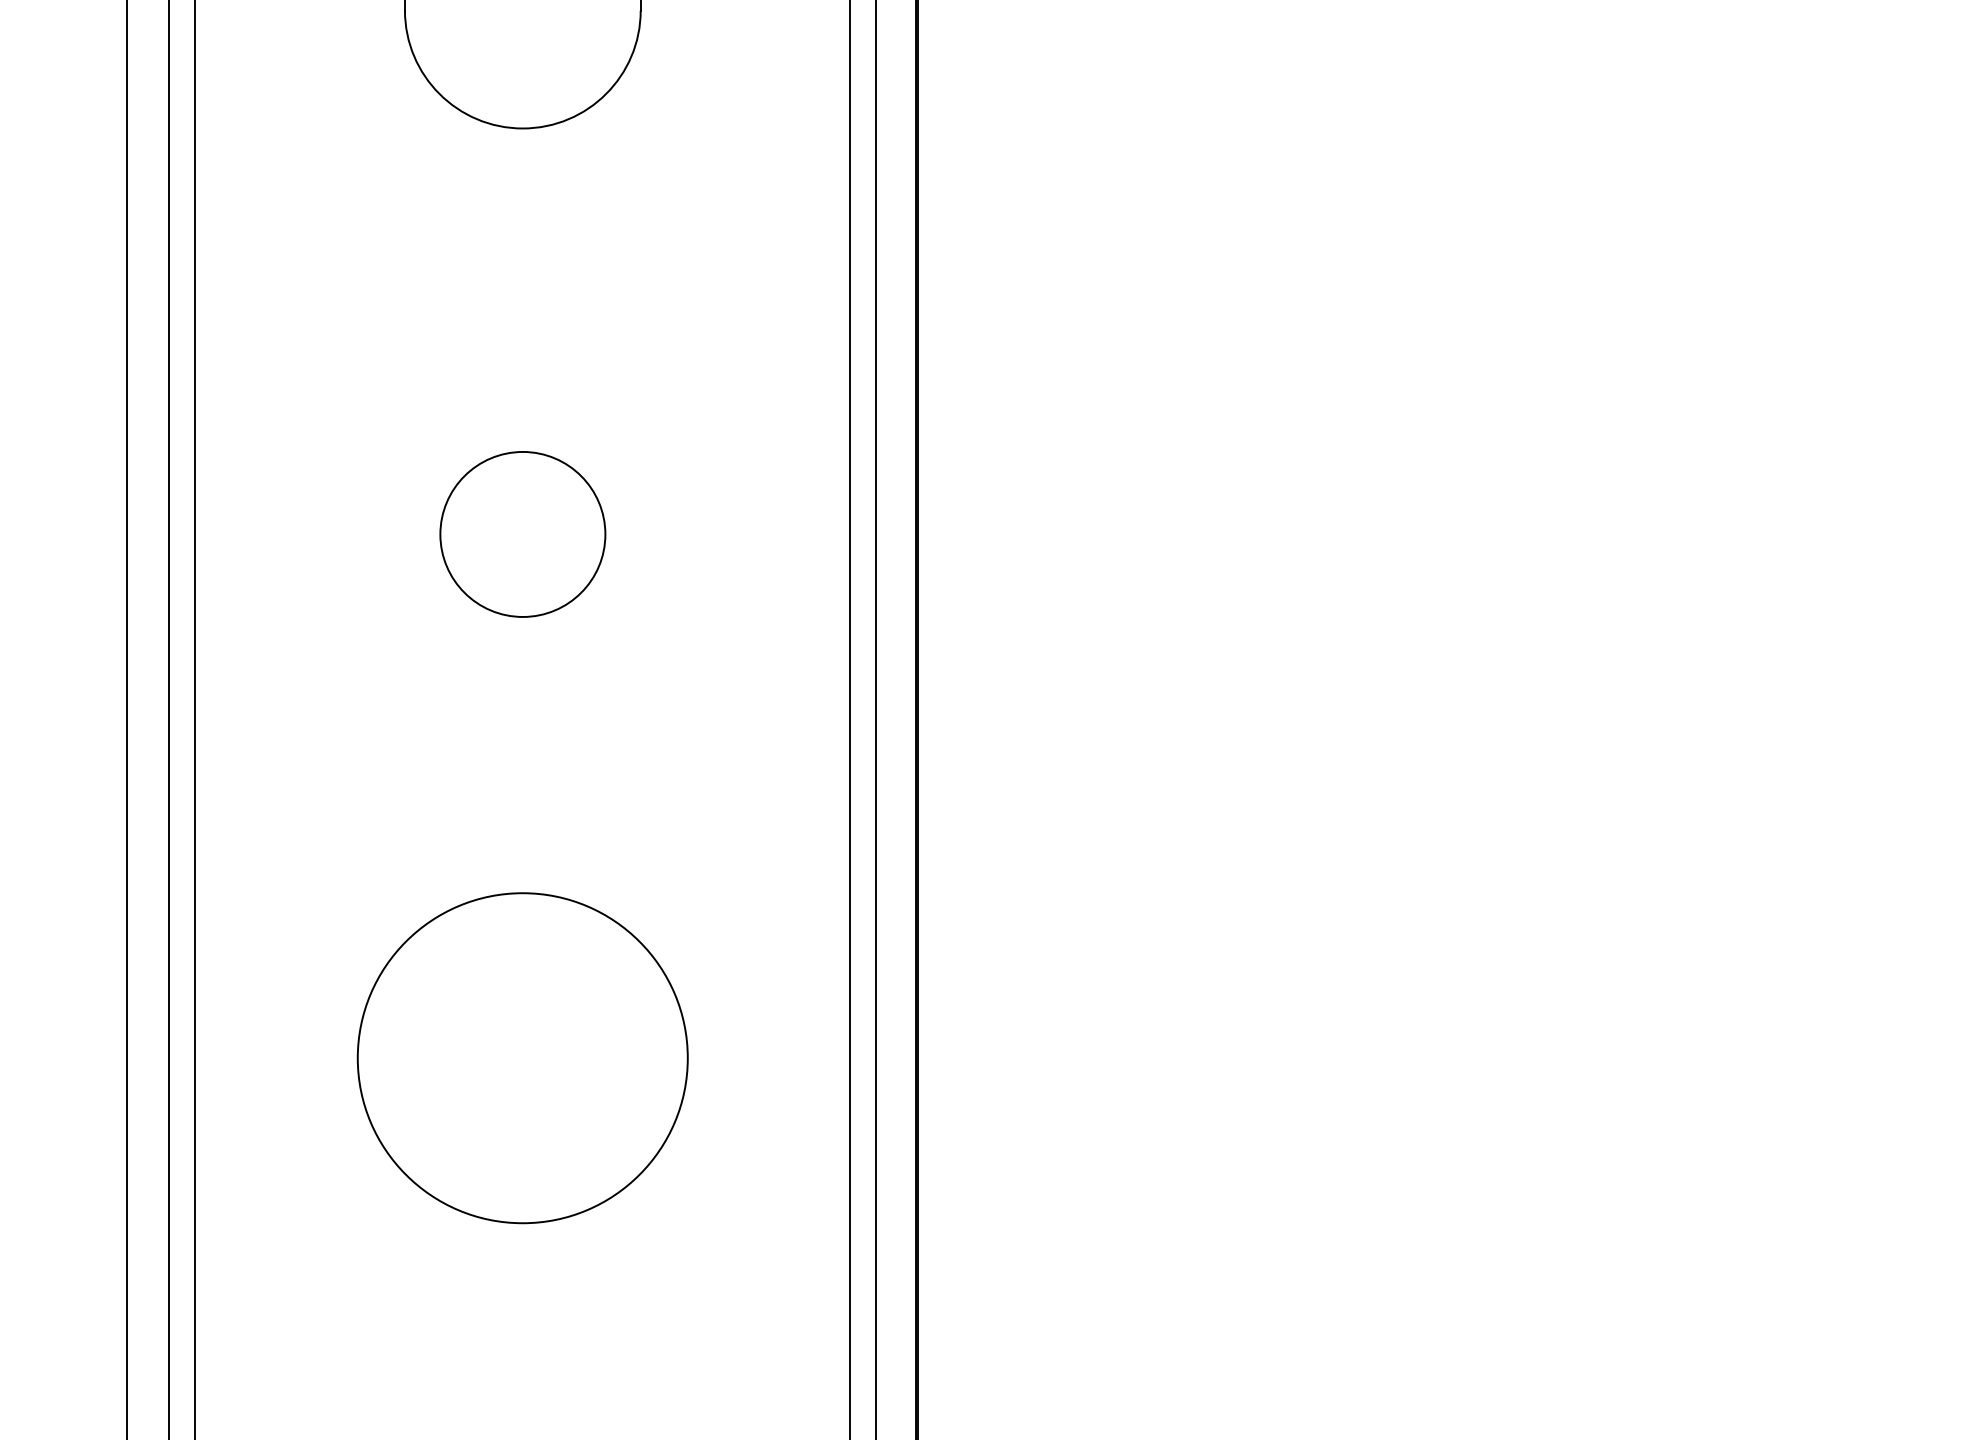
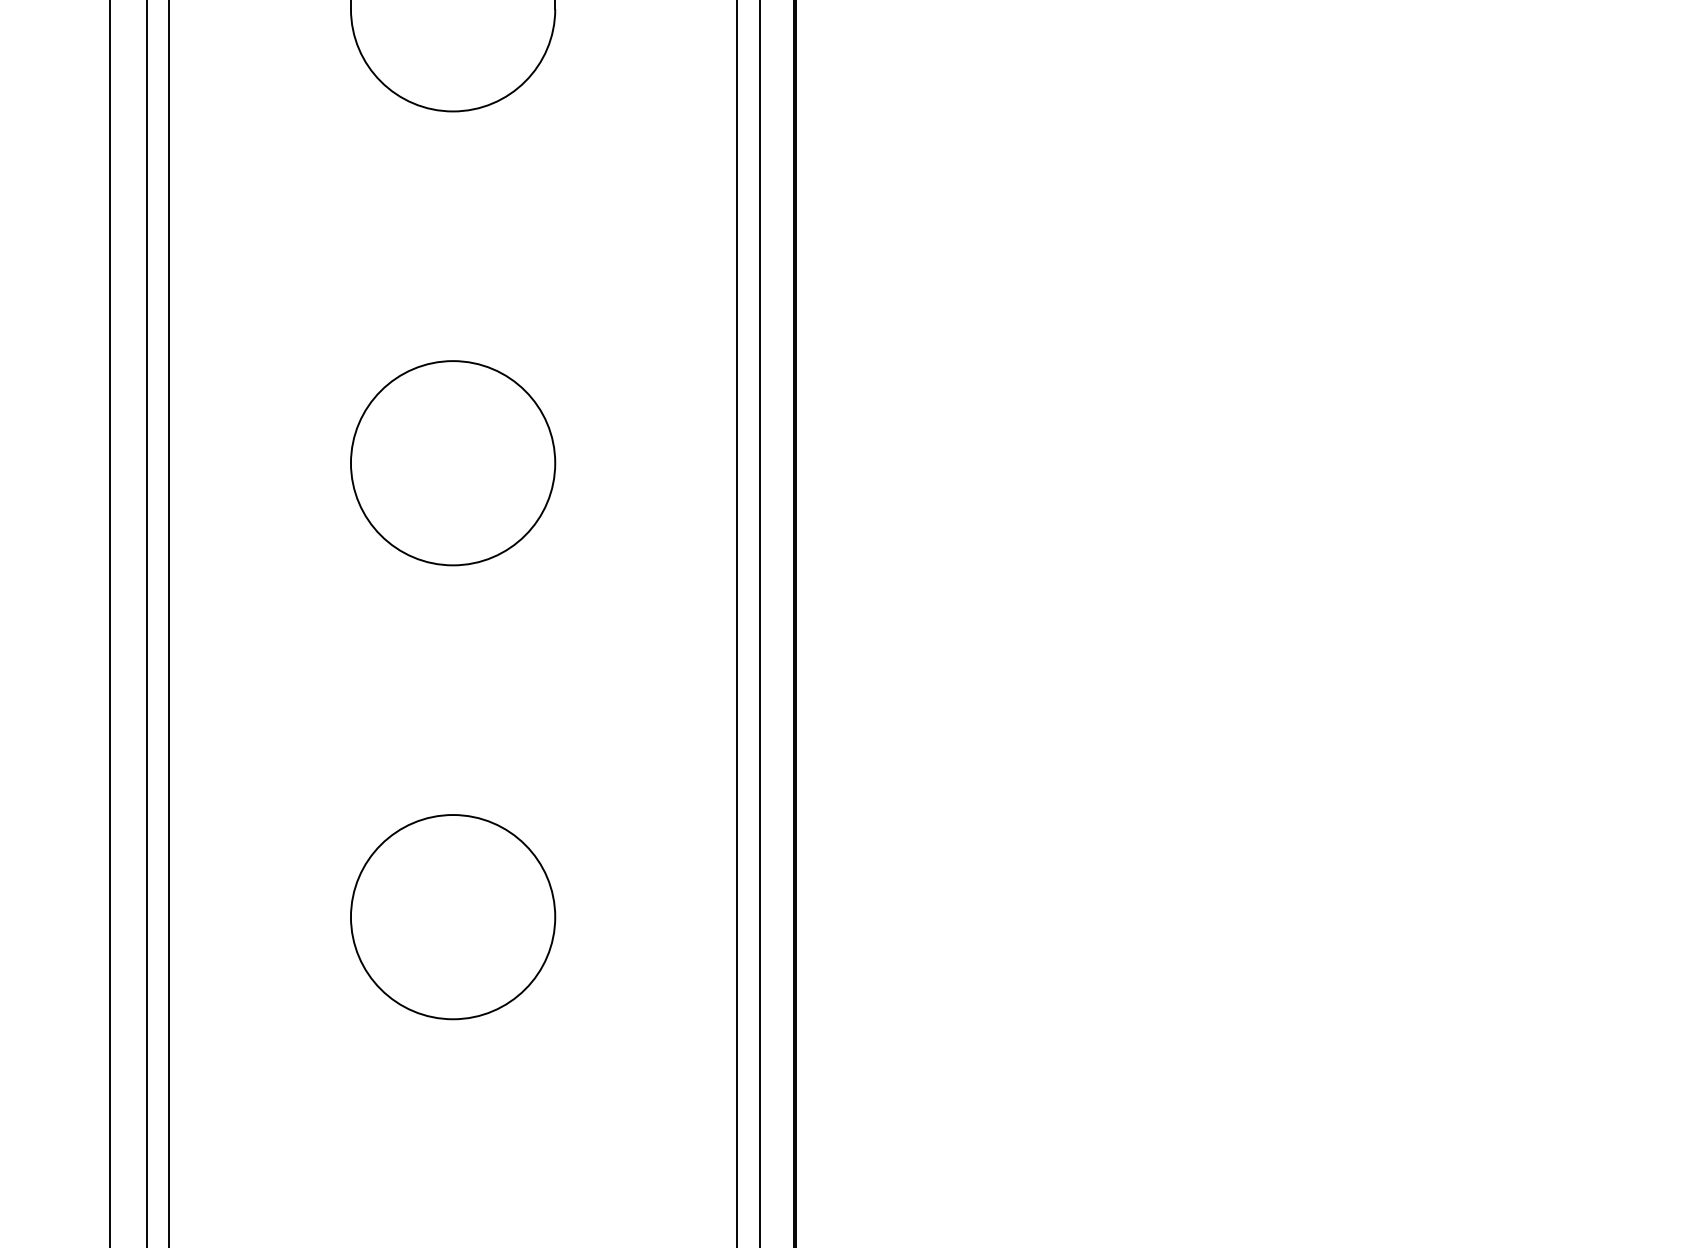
circle: (522, 534) -> (452, 463), size x1.43
circle: (522, 1058) -> (452, 917), size x0.71

